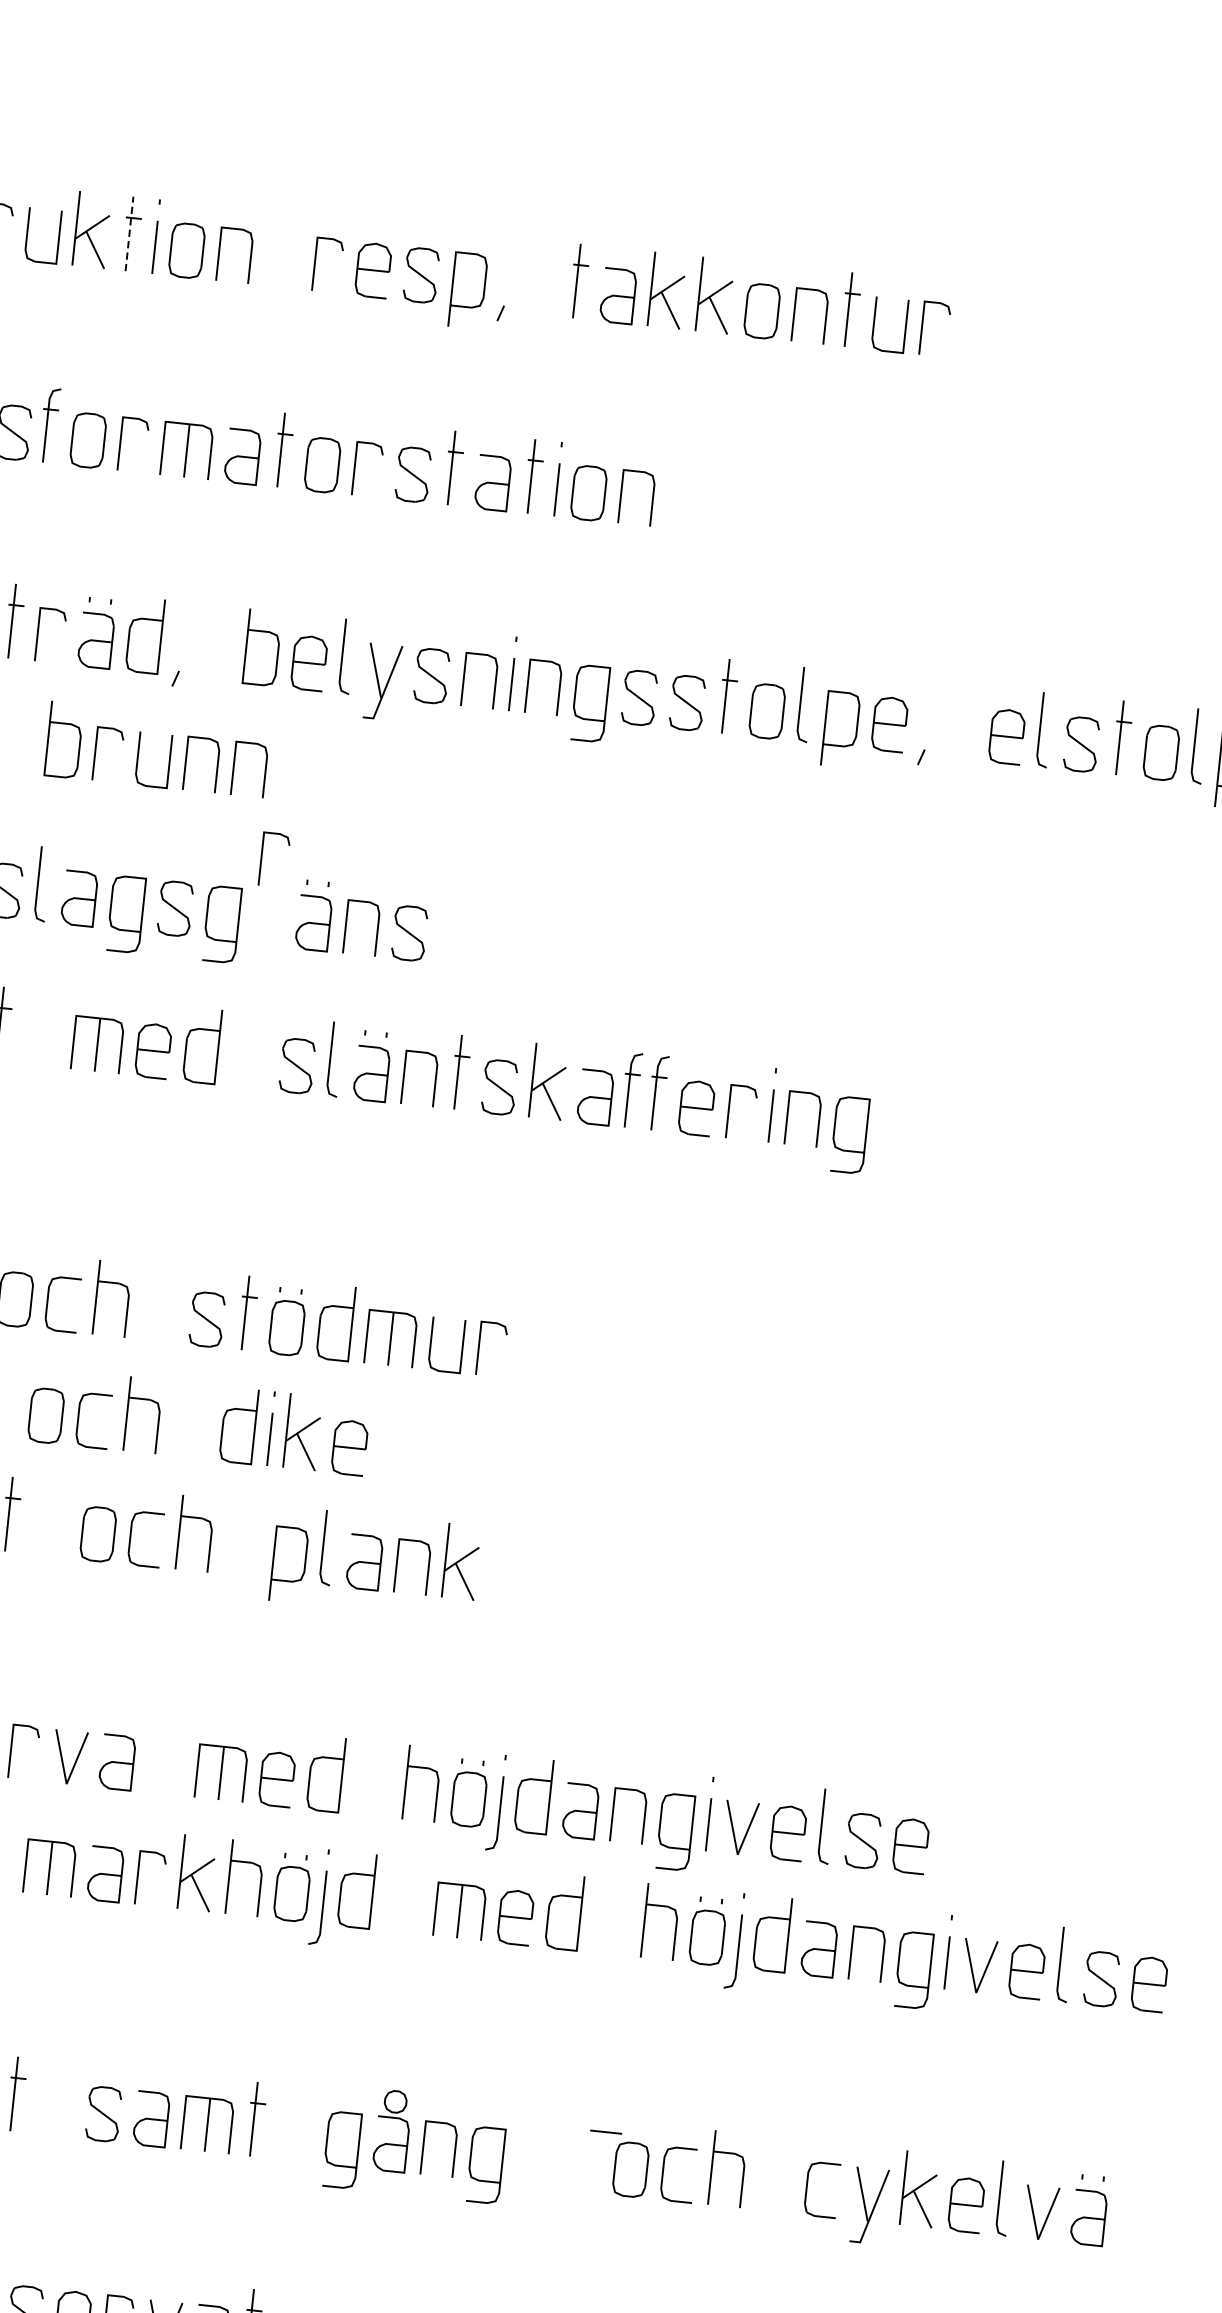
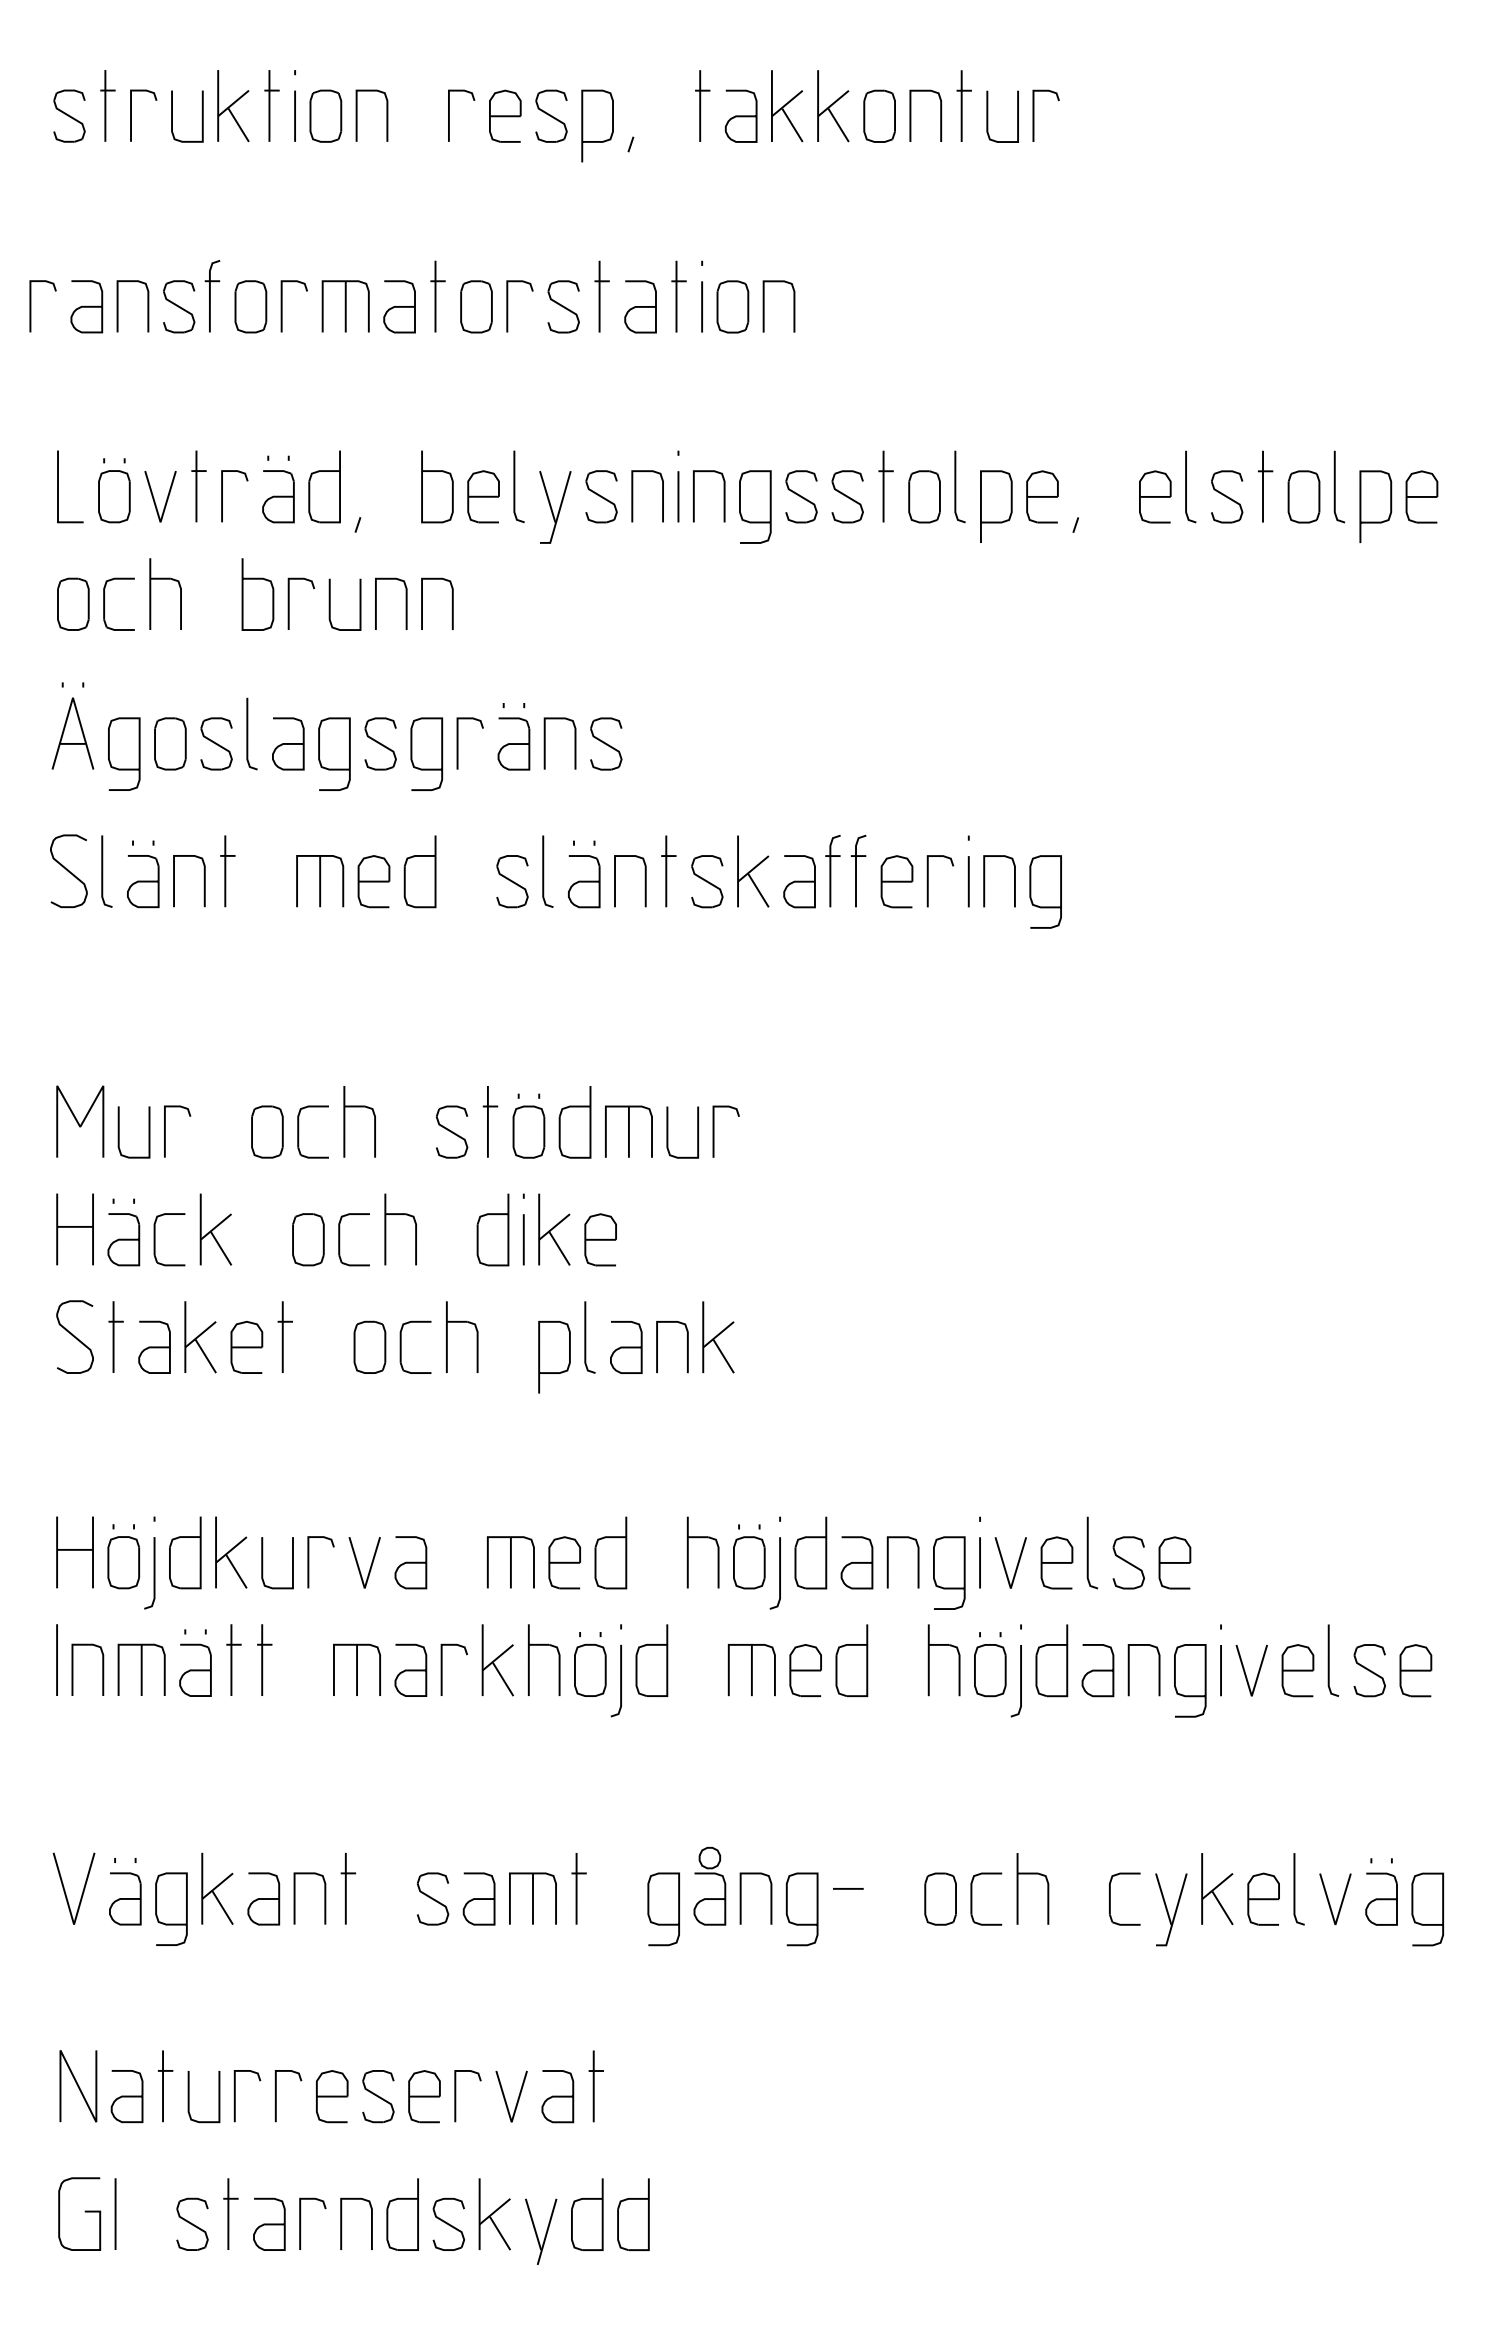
line: (129, 233) -> (269, 105), dashed -> solid
line: (262, 858) -> (458, 743), moved
line: (606, 2131) -> (848, 1888), moved
curve: (1120, 2232) -> (1413, 1909), added

